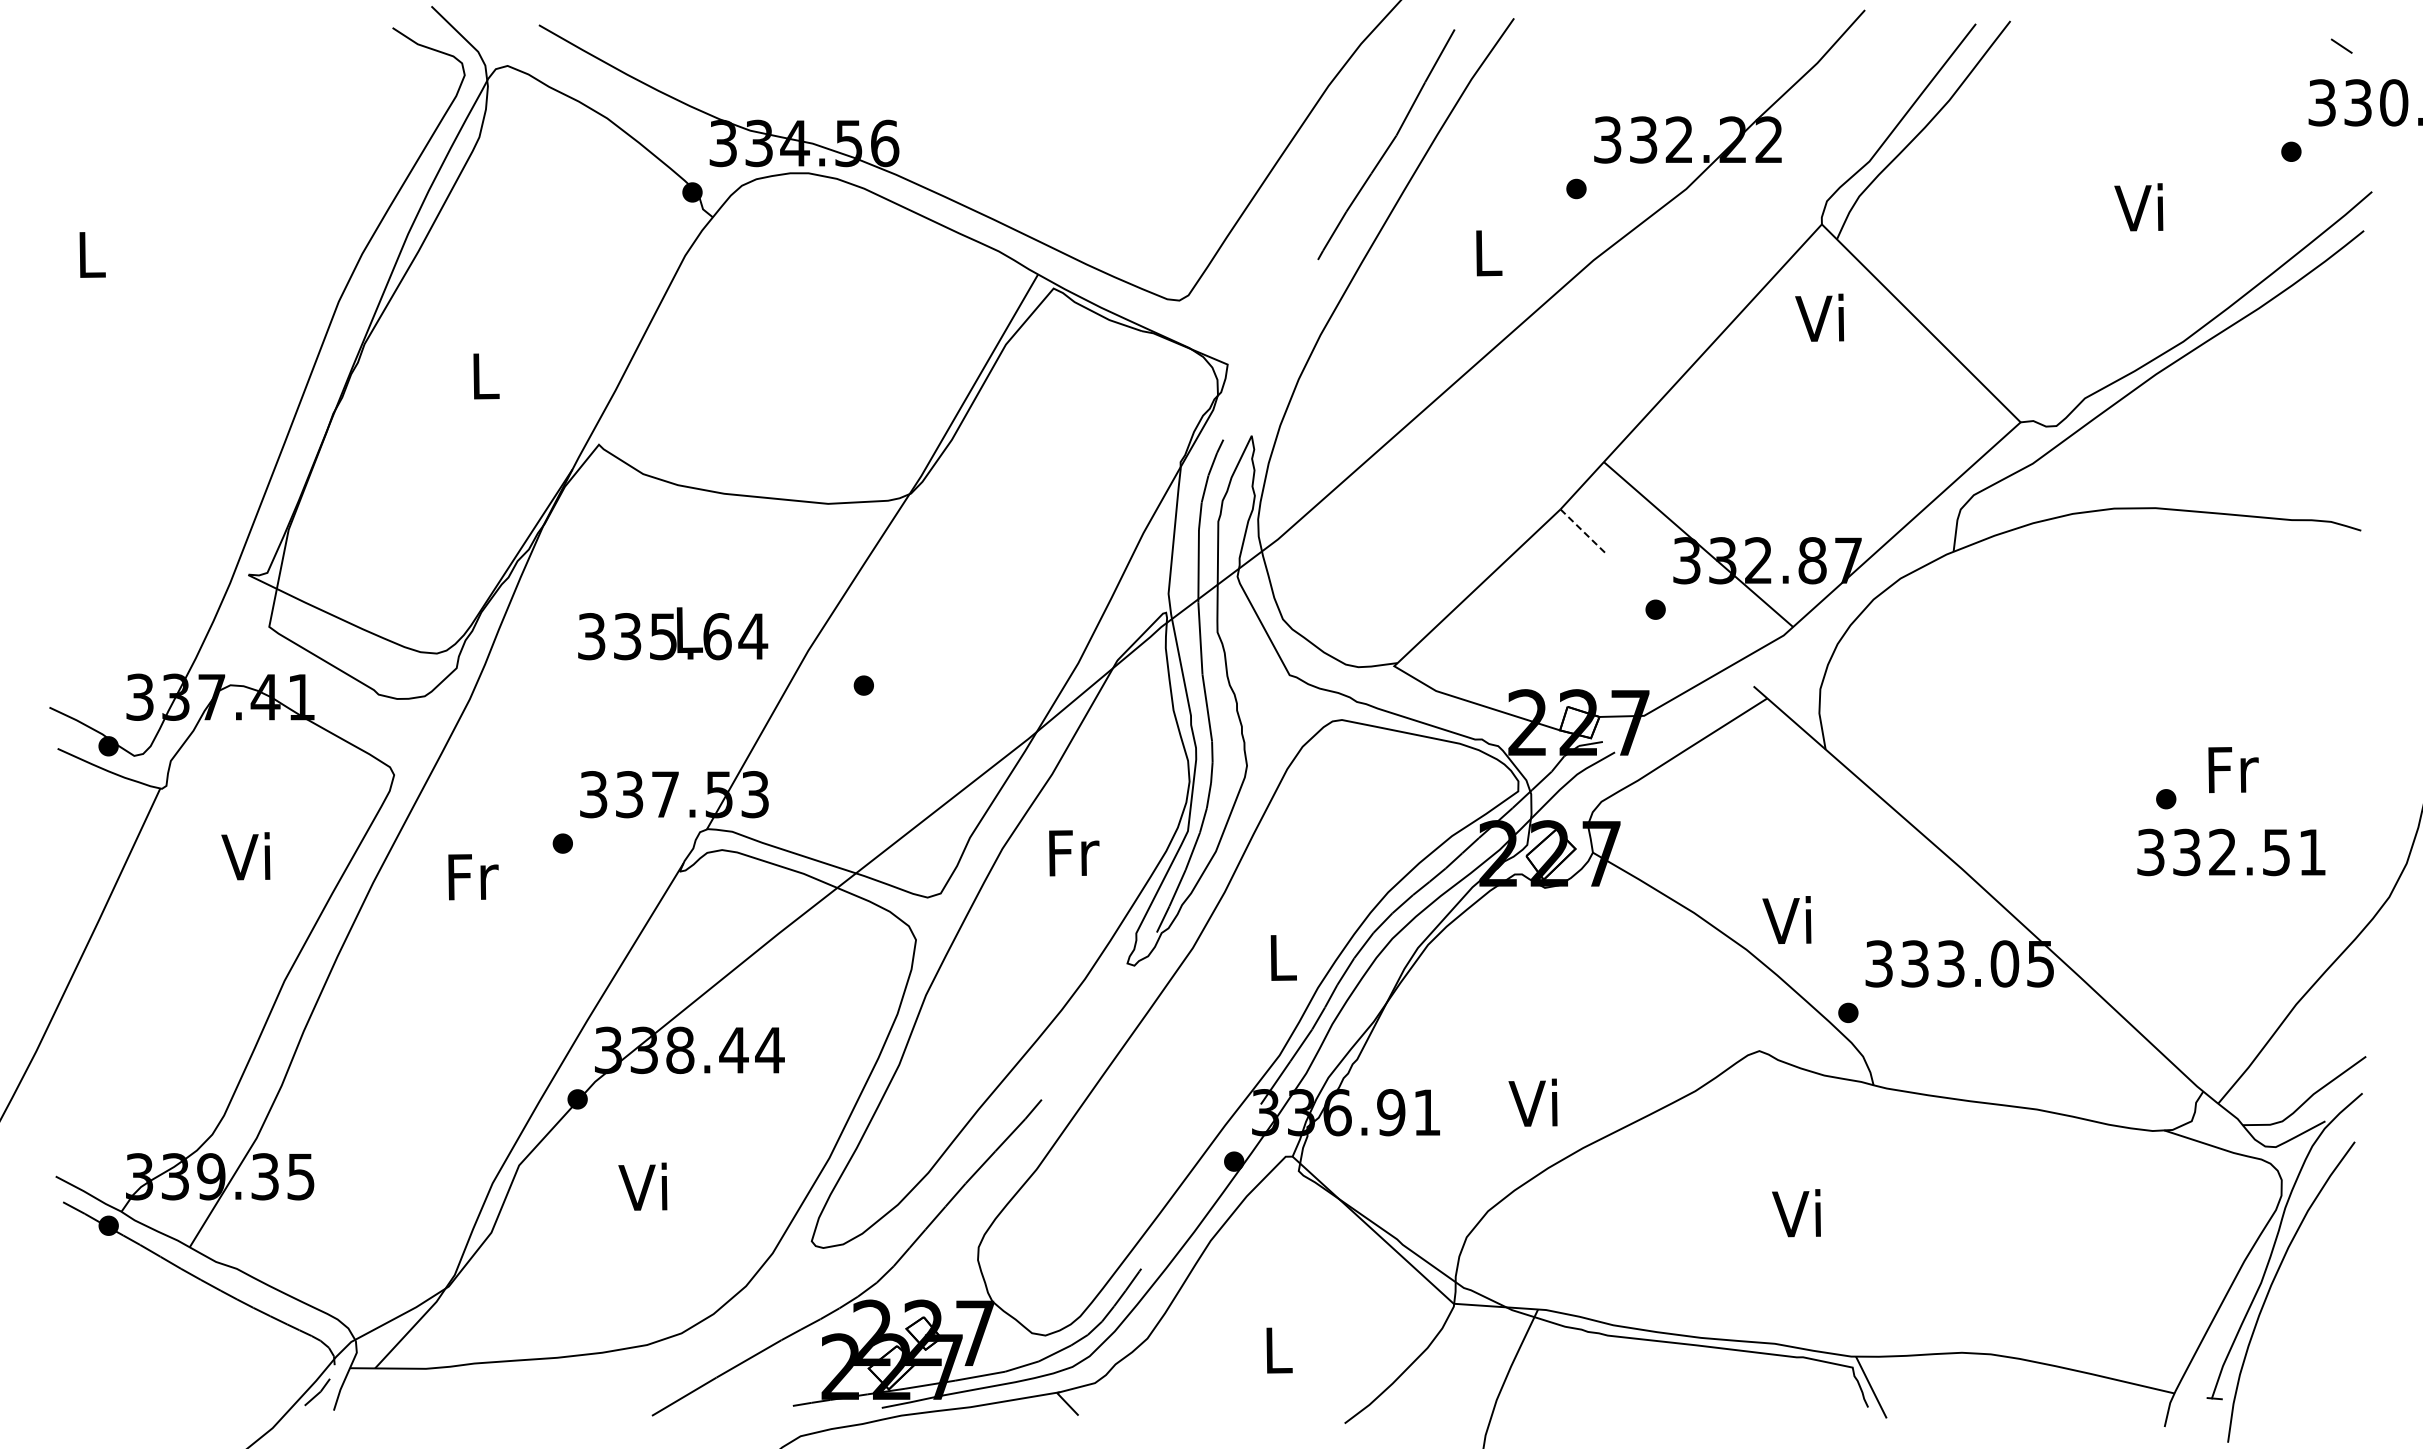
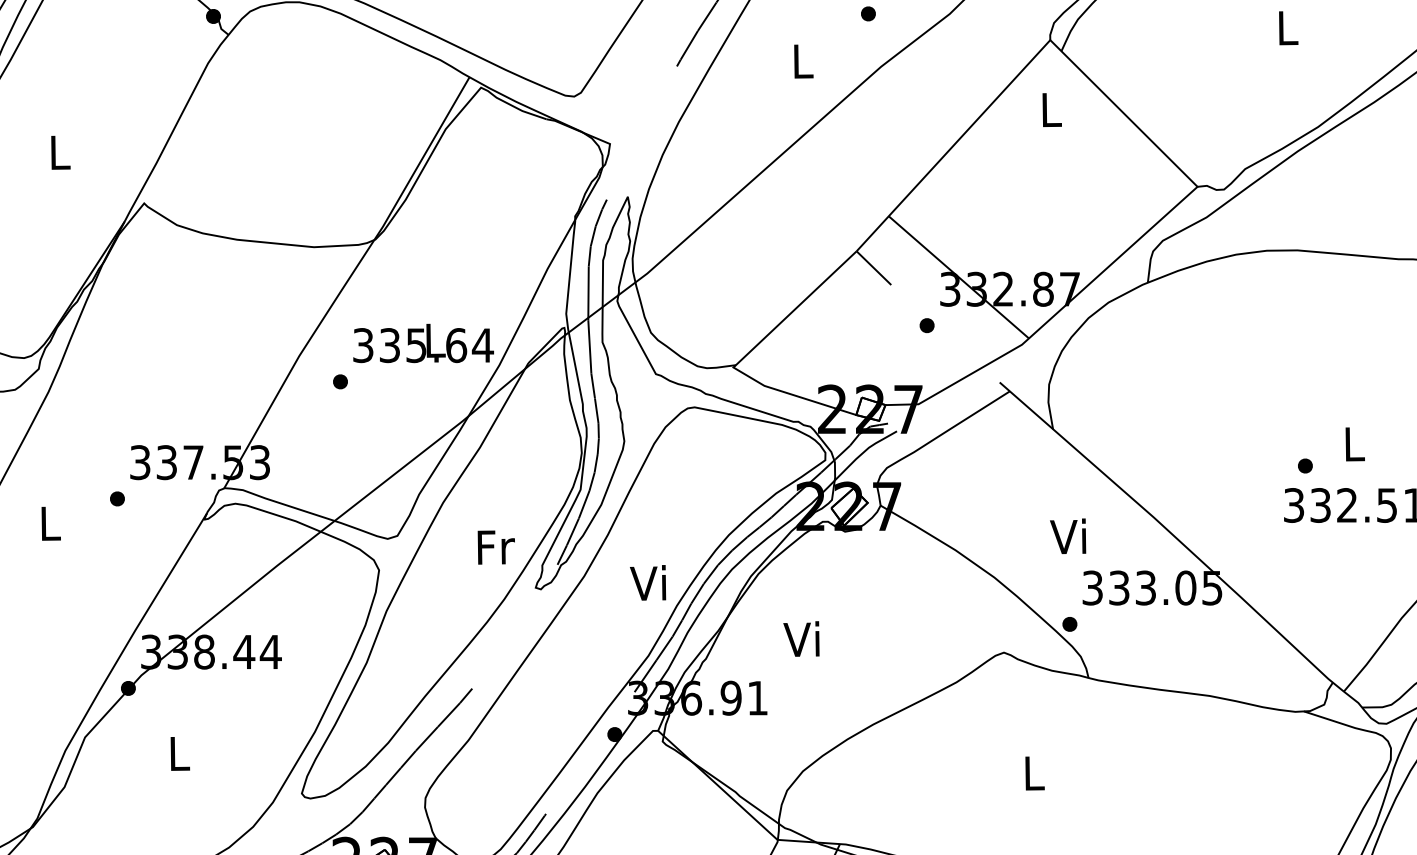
text: (2138, 207) -> (1284, 27), Vi -> L
text: (1819, 317) -> (1048, 109), Vi -> L
line: (1583, 532) -> (873, 268), dashed -> solid
text: (673, 633) -> (423, 343), moved
text: (2233, 770) -> (1355, 444), Fr -> L
text: (1074, 853) -> (496, 547), moved
text: (473, 877) -> (51, 524), Fr -> L
text: (1786, 919) -> (1067, 535), moved
text: (1278, 956) -> (647, 582), L -> Vi
text: (1532, 1102) -> (801, 638), moved
text: (642, 1186) -> (176, 752), Vi -> L
text: (1796, 1213) -> (1031, 772), Vi -> L

